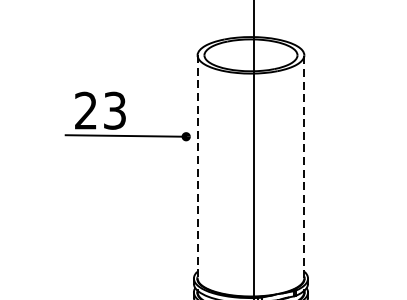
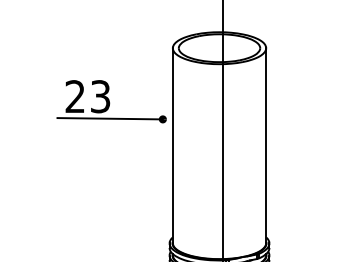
line: (304, 166) -> (266, 145), dashed -> solid
line: (197, 167) -> (172, 146), dashed -> solid

